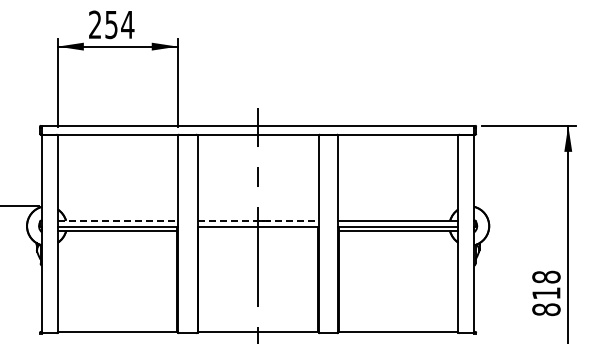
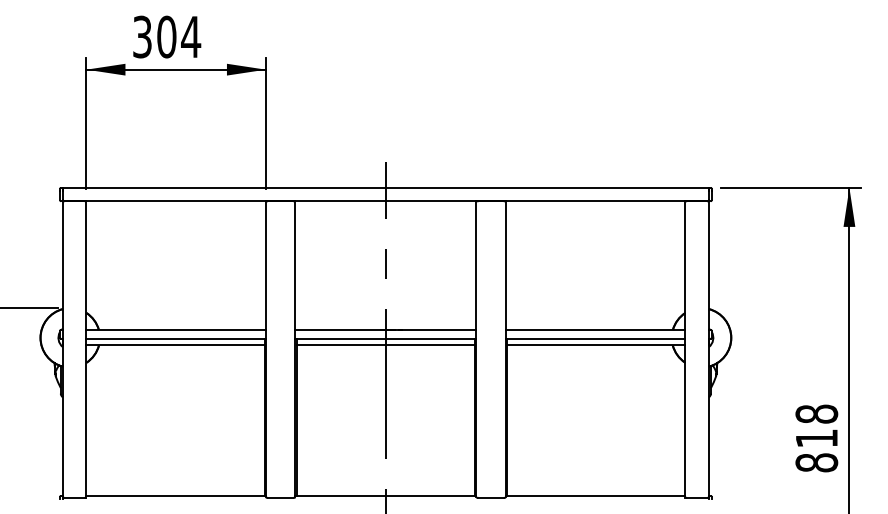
text: (103, 24) -> (154, 36), 254 -> 304
line: (118, 220) -> (177, 329), dashed -> solid
line: (258, 220) -> (386, 329), dashed -> solid
line: (257, 231) -> (384, 345), added

